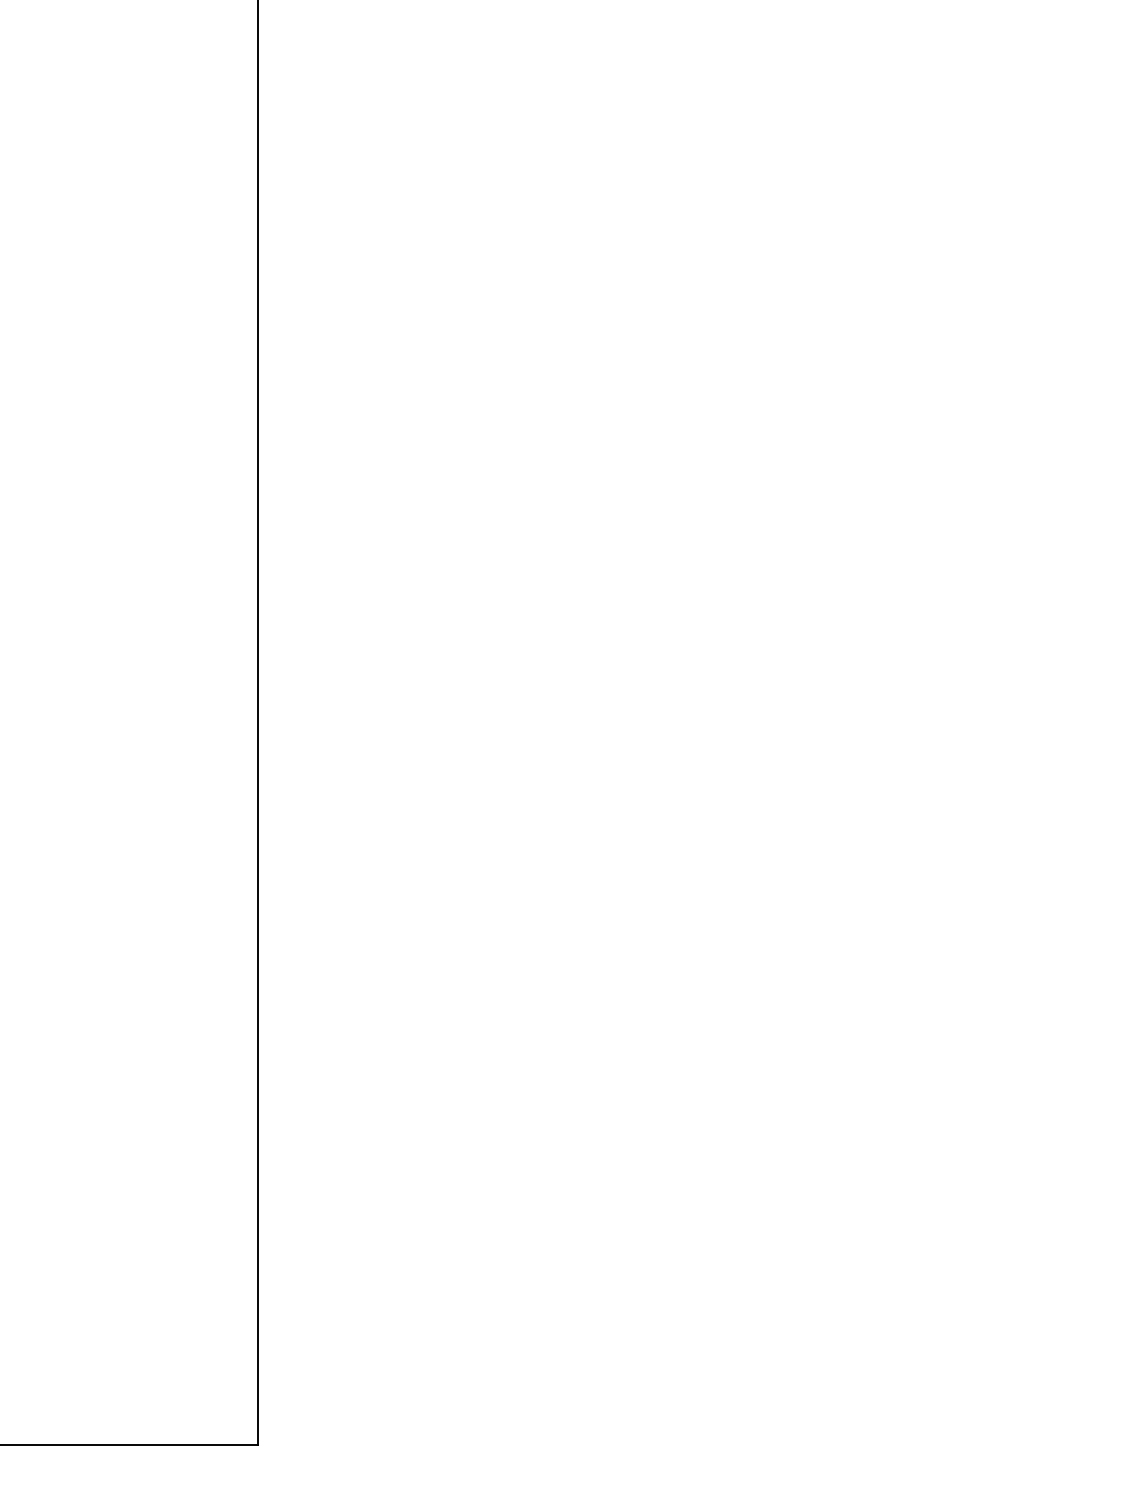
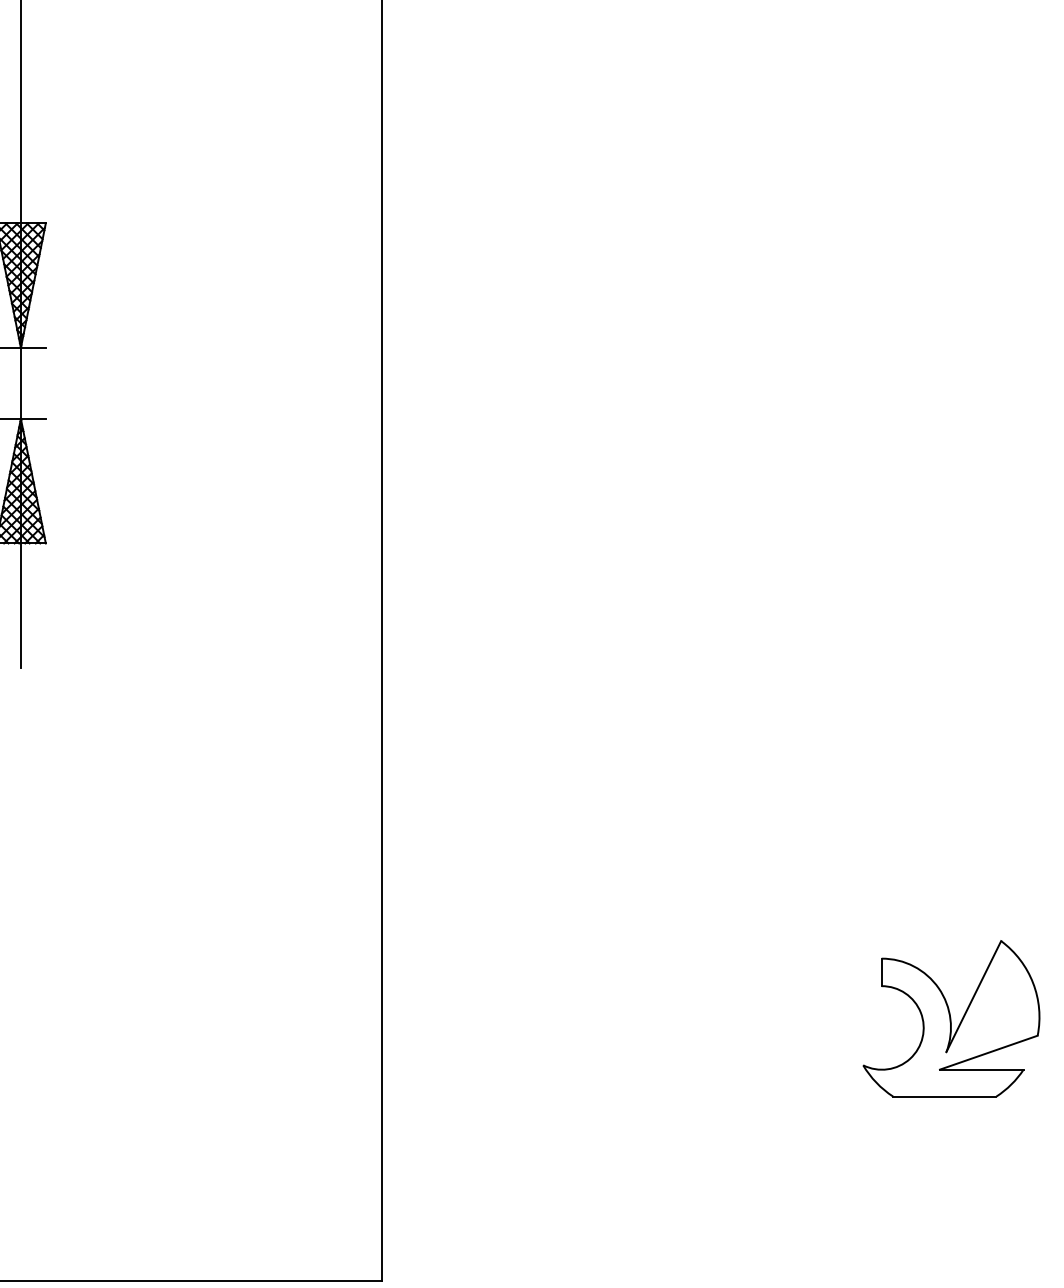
part: (926, 1137) -> (951, 1018), added

